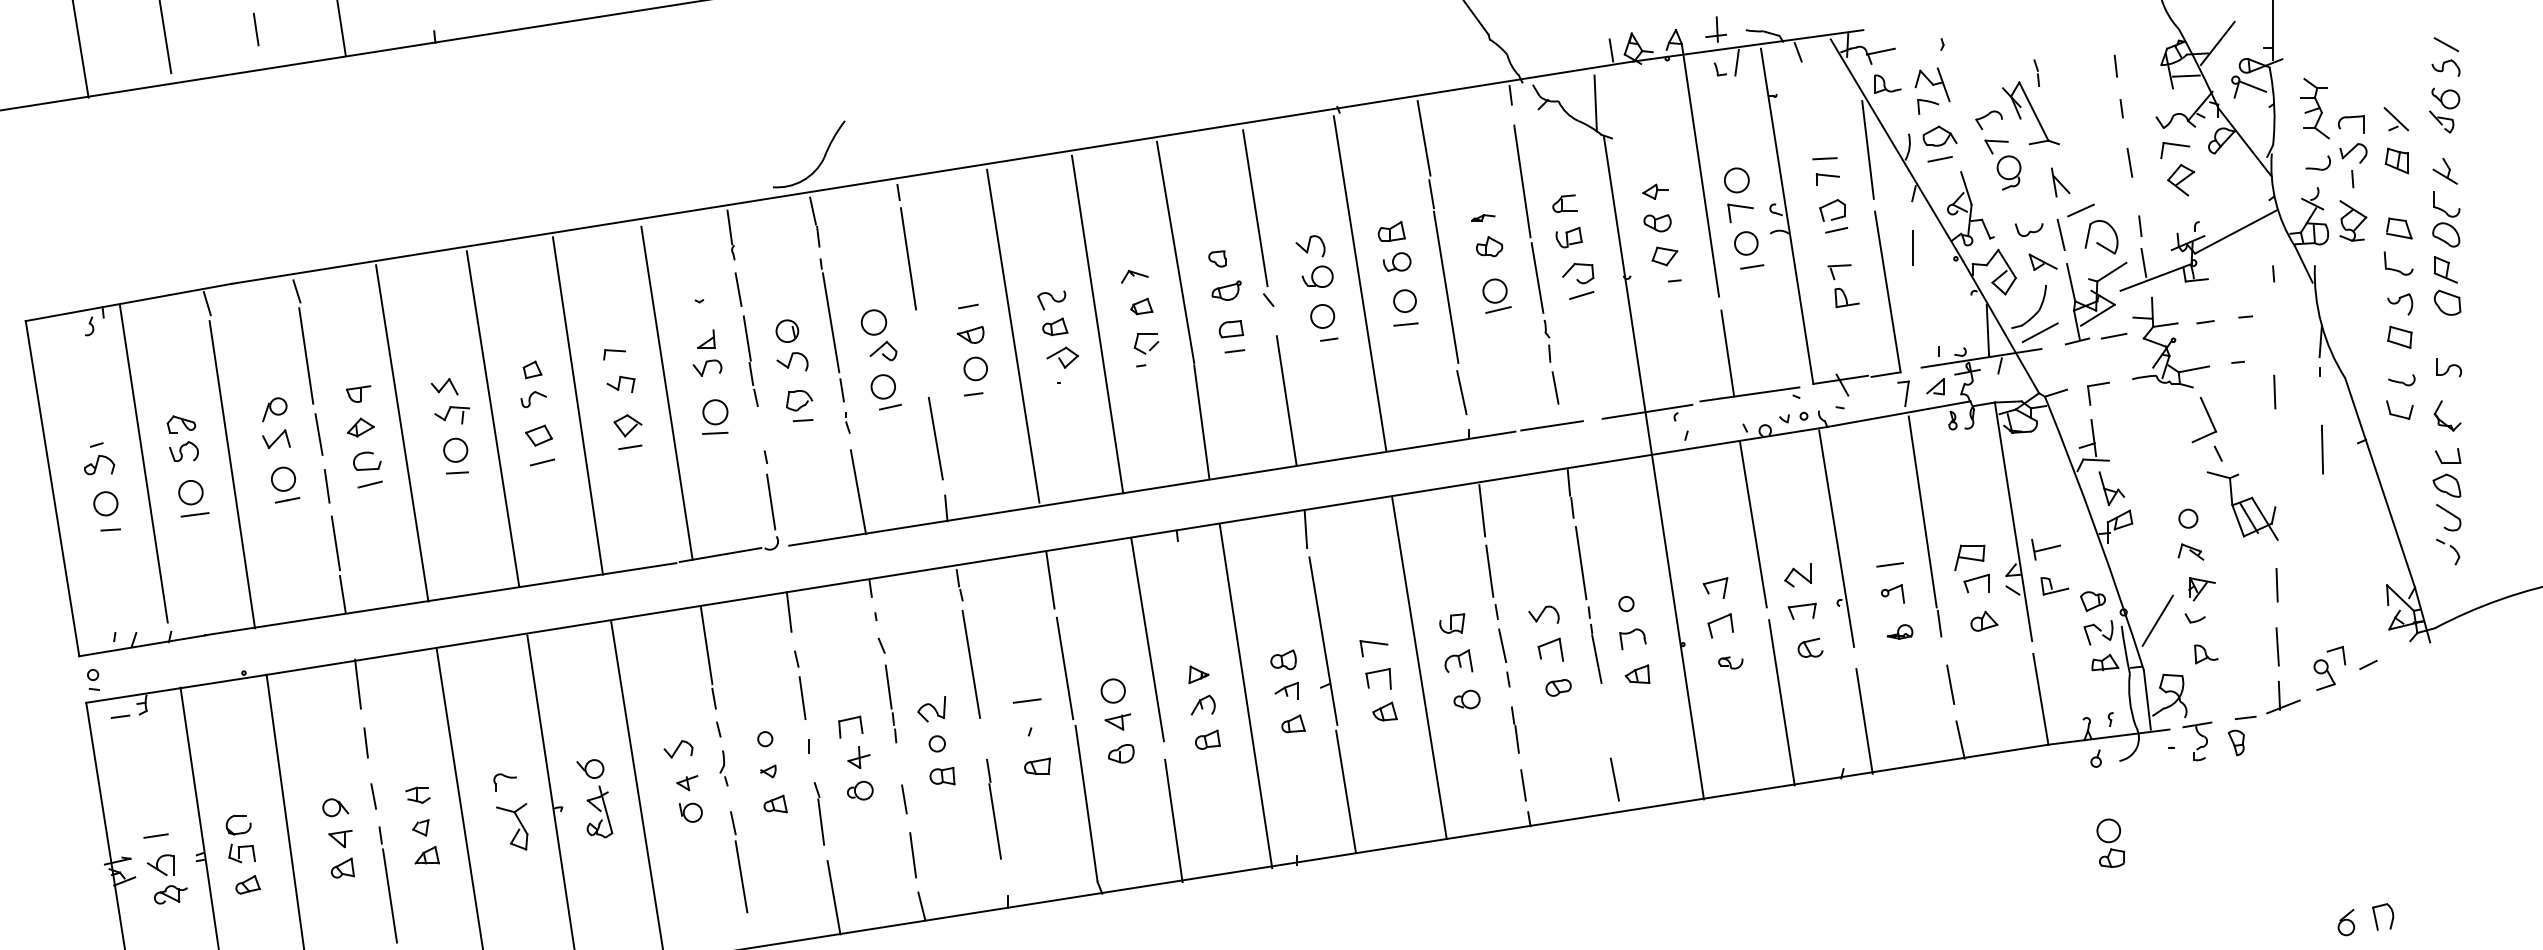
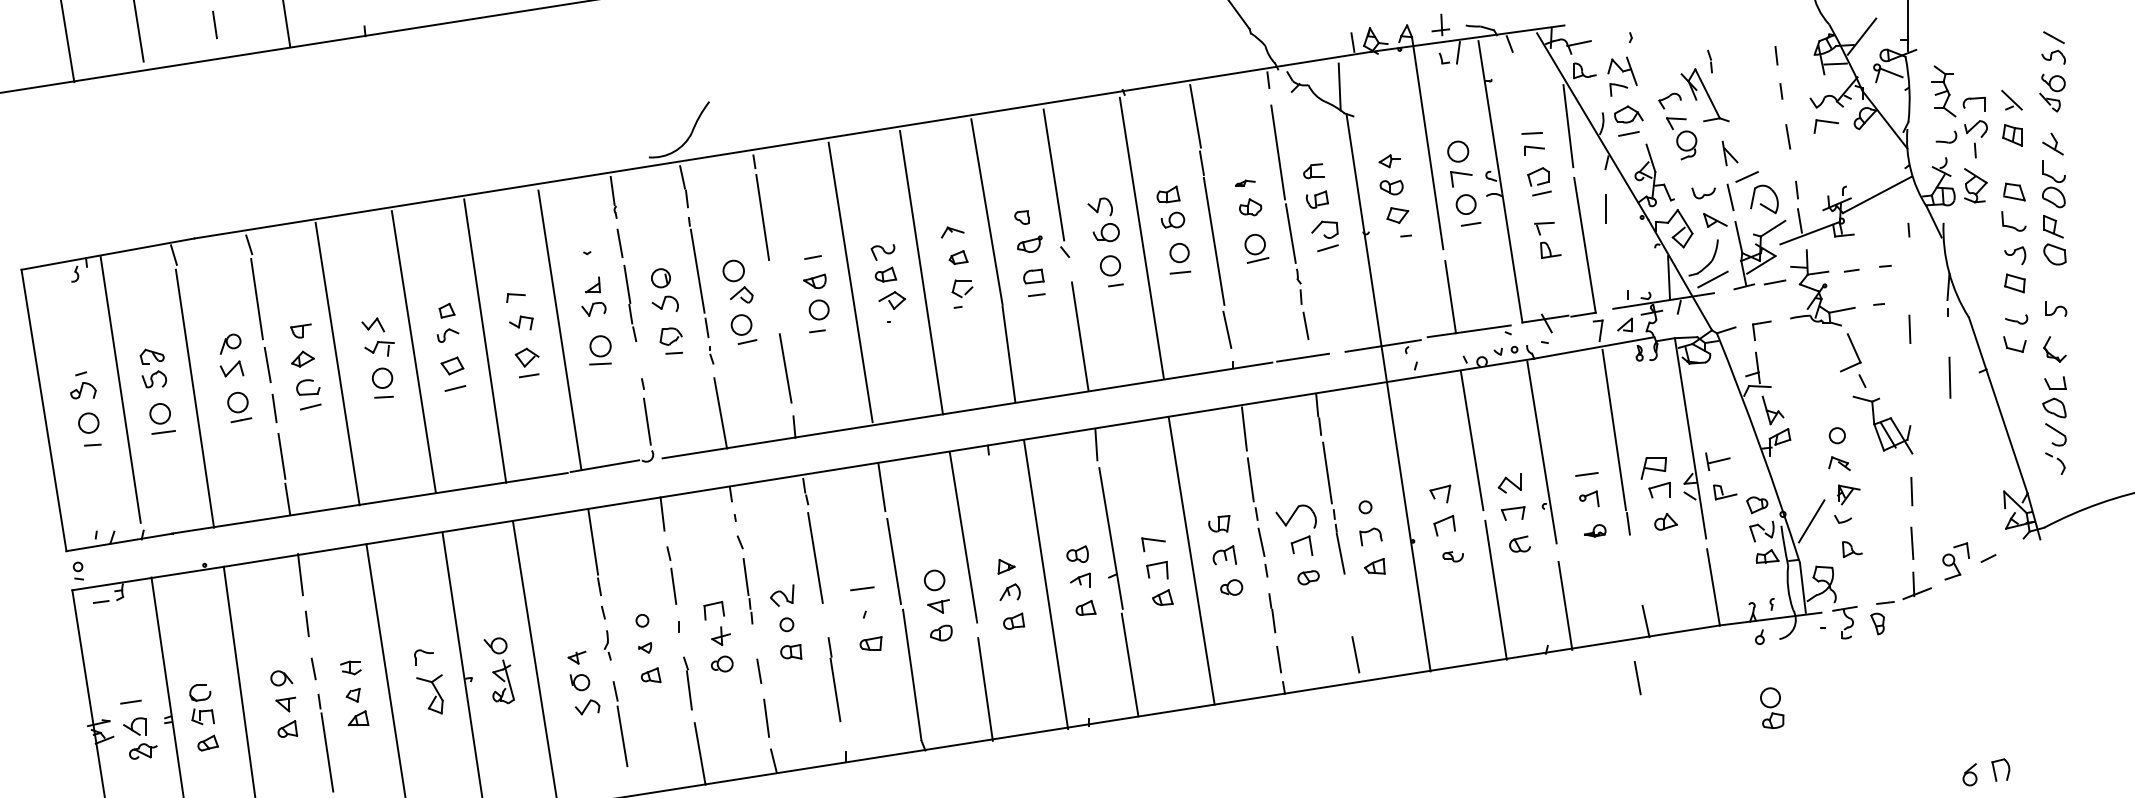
part: (2181, 180) -> (1831, 151), removed
part: (1544, 613) -> (1296, 515), size x1.6
line: (1950, 685) -> (1637, 678), moved
part: (678, 749) -> (587, 707), moved

